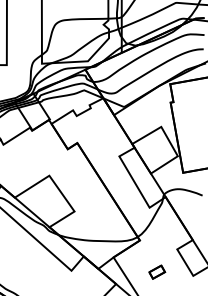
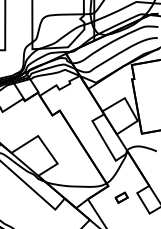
part: (156, 271) -> (121, 197), moved

